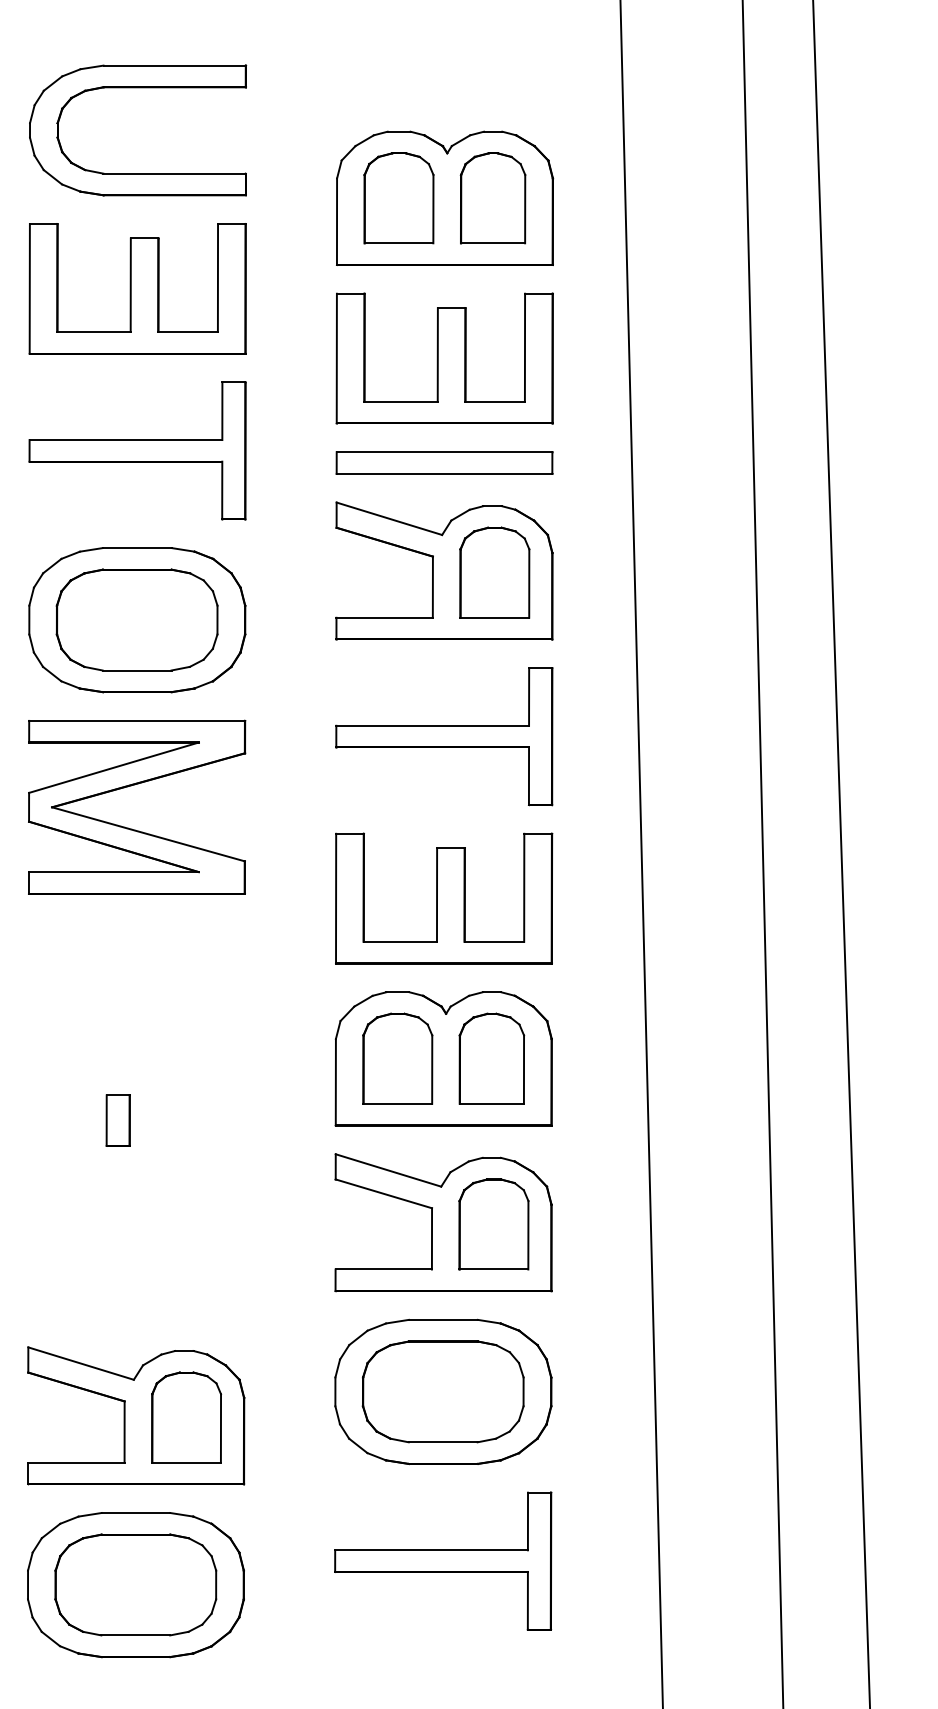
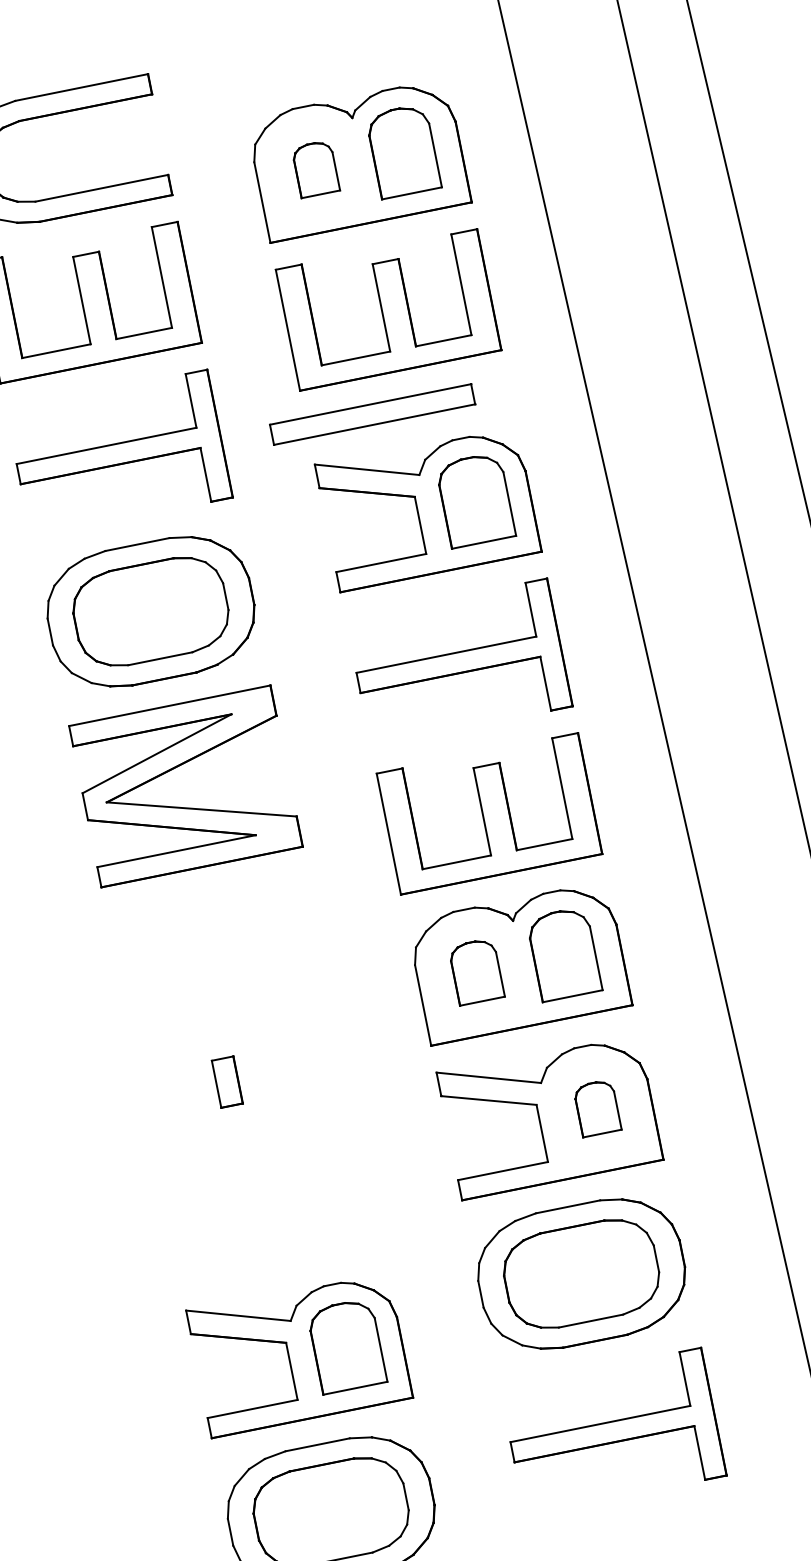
part: (398, 198) -> (315, 169), size x0.6
part: (444, 462) -> (372, 414), moved
part: (397, 1058) -> (476, 971), size x0.7
part: (493, 1224) -> (596, 1108), size x0.6

